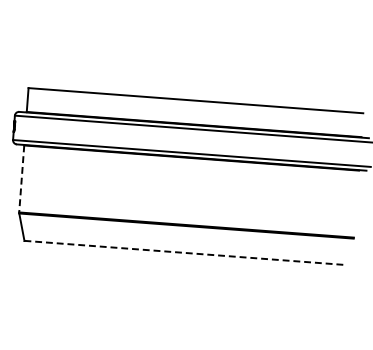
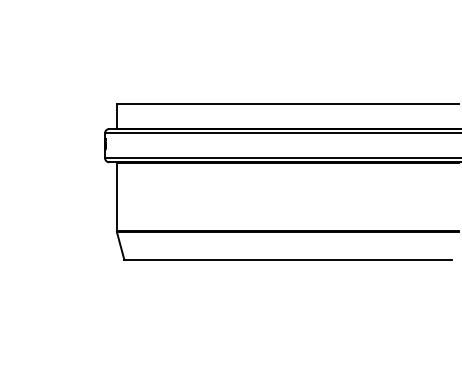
line: (21, 179) -> (116, 197), dashed -> solid
line: (184, 252) -> (287, 259), dashed -> solid

